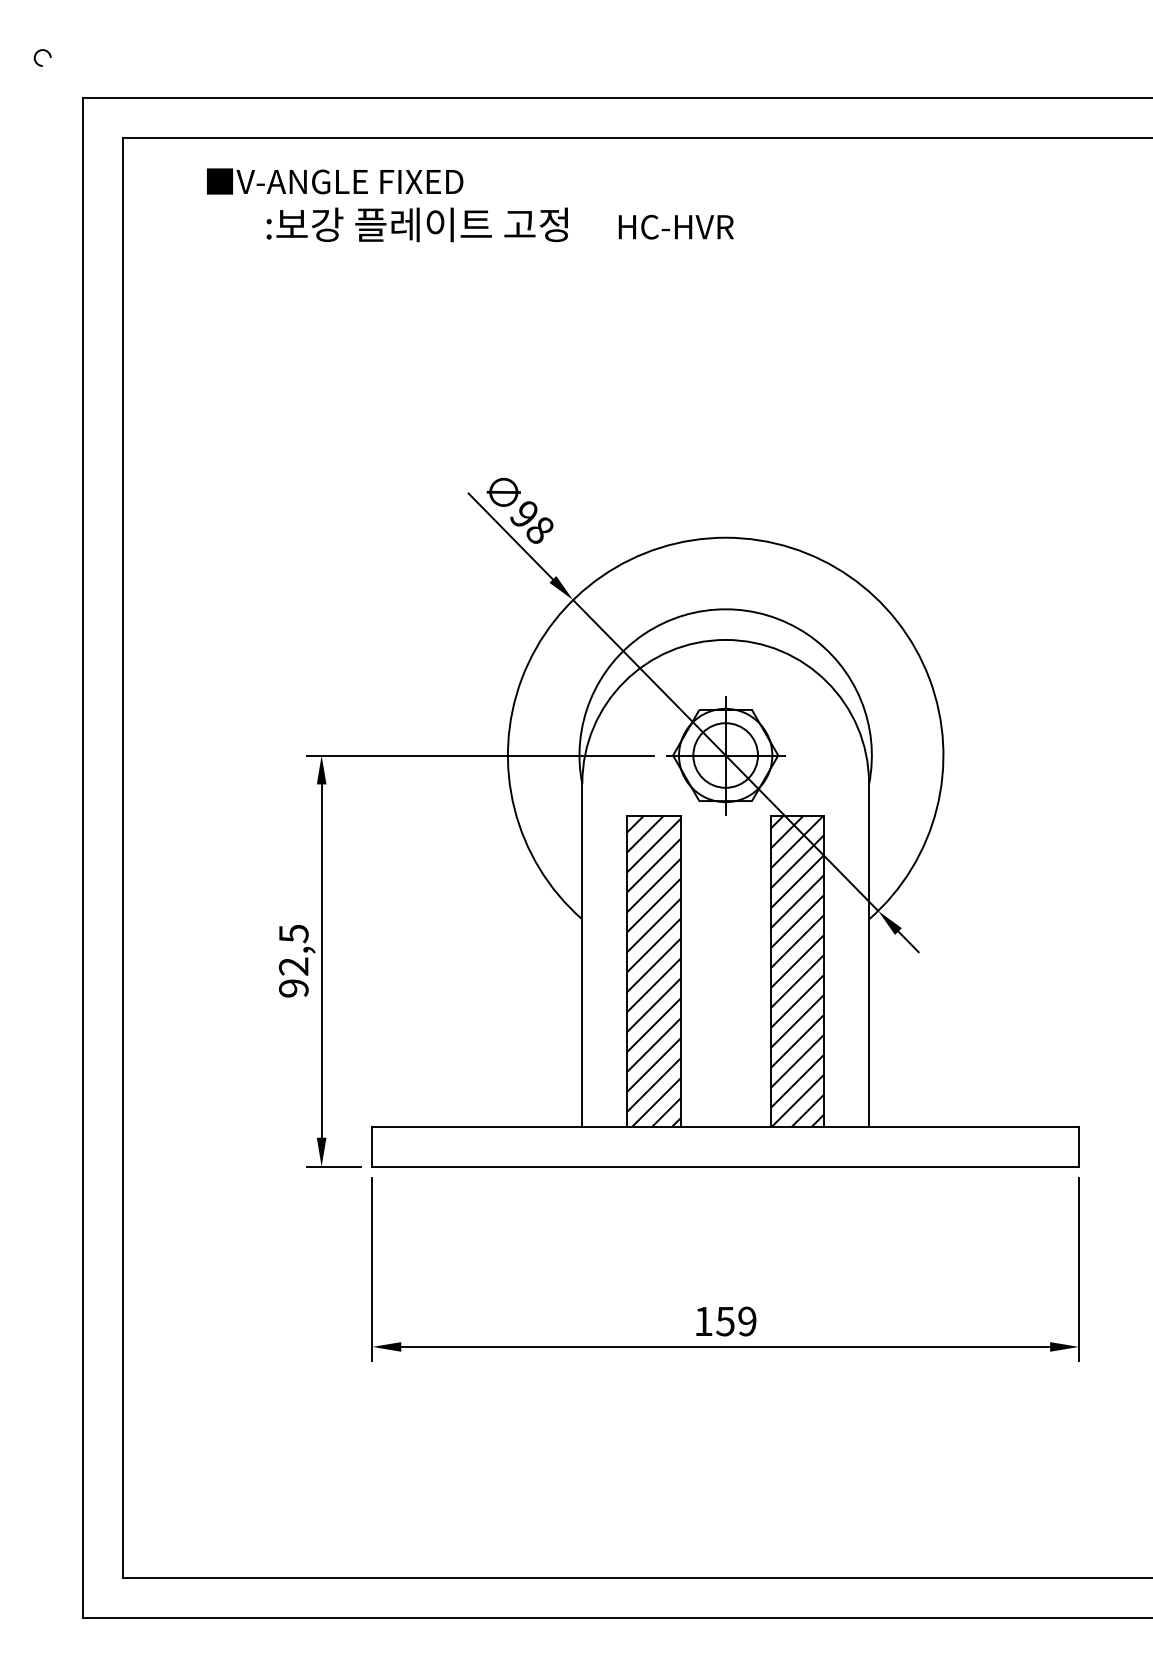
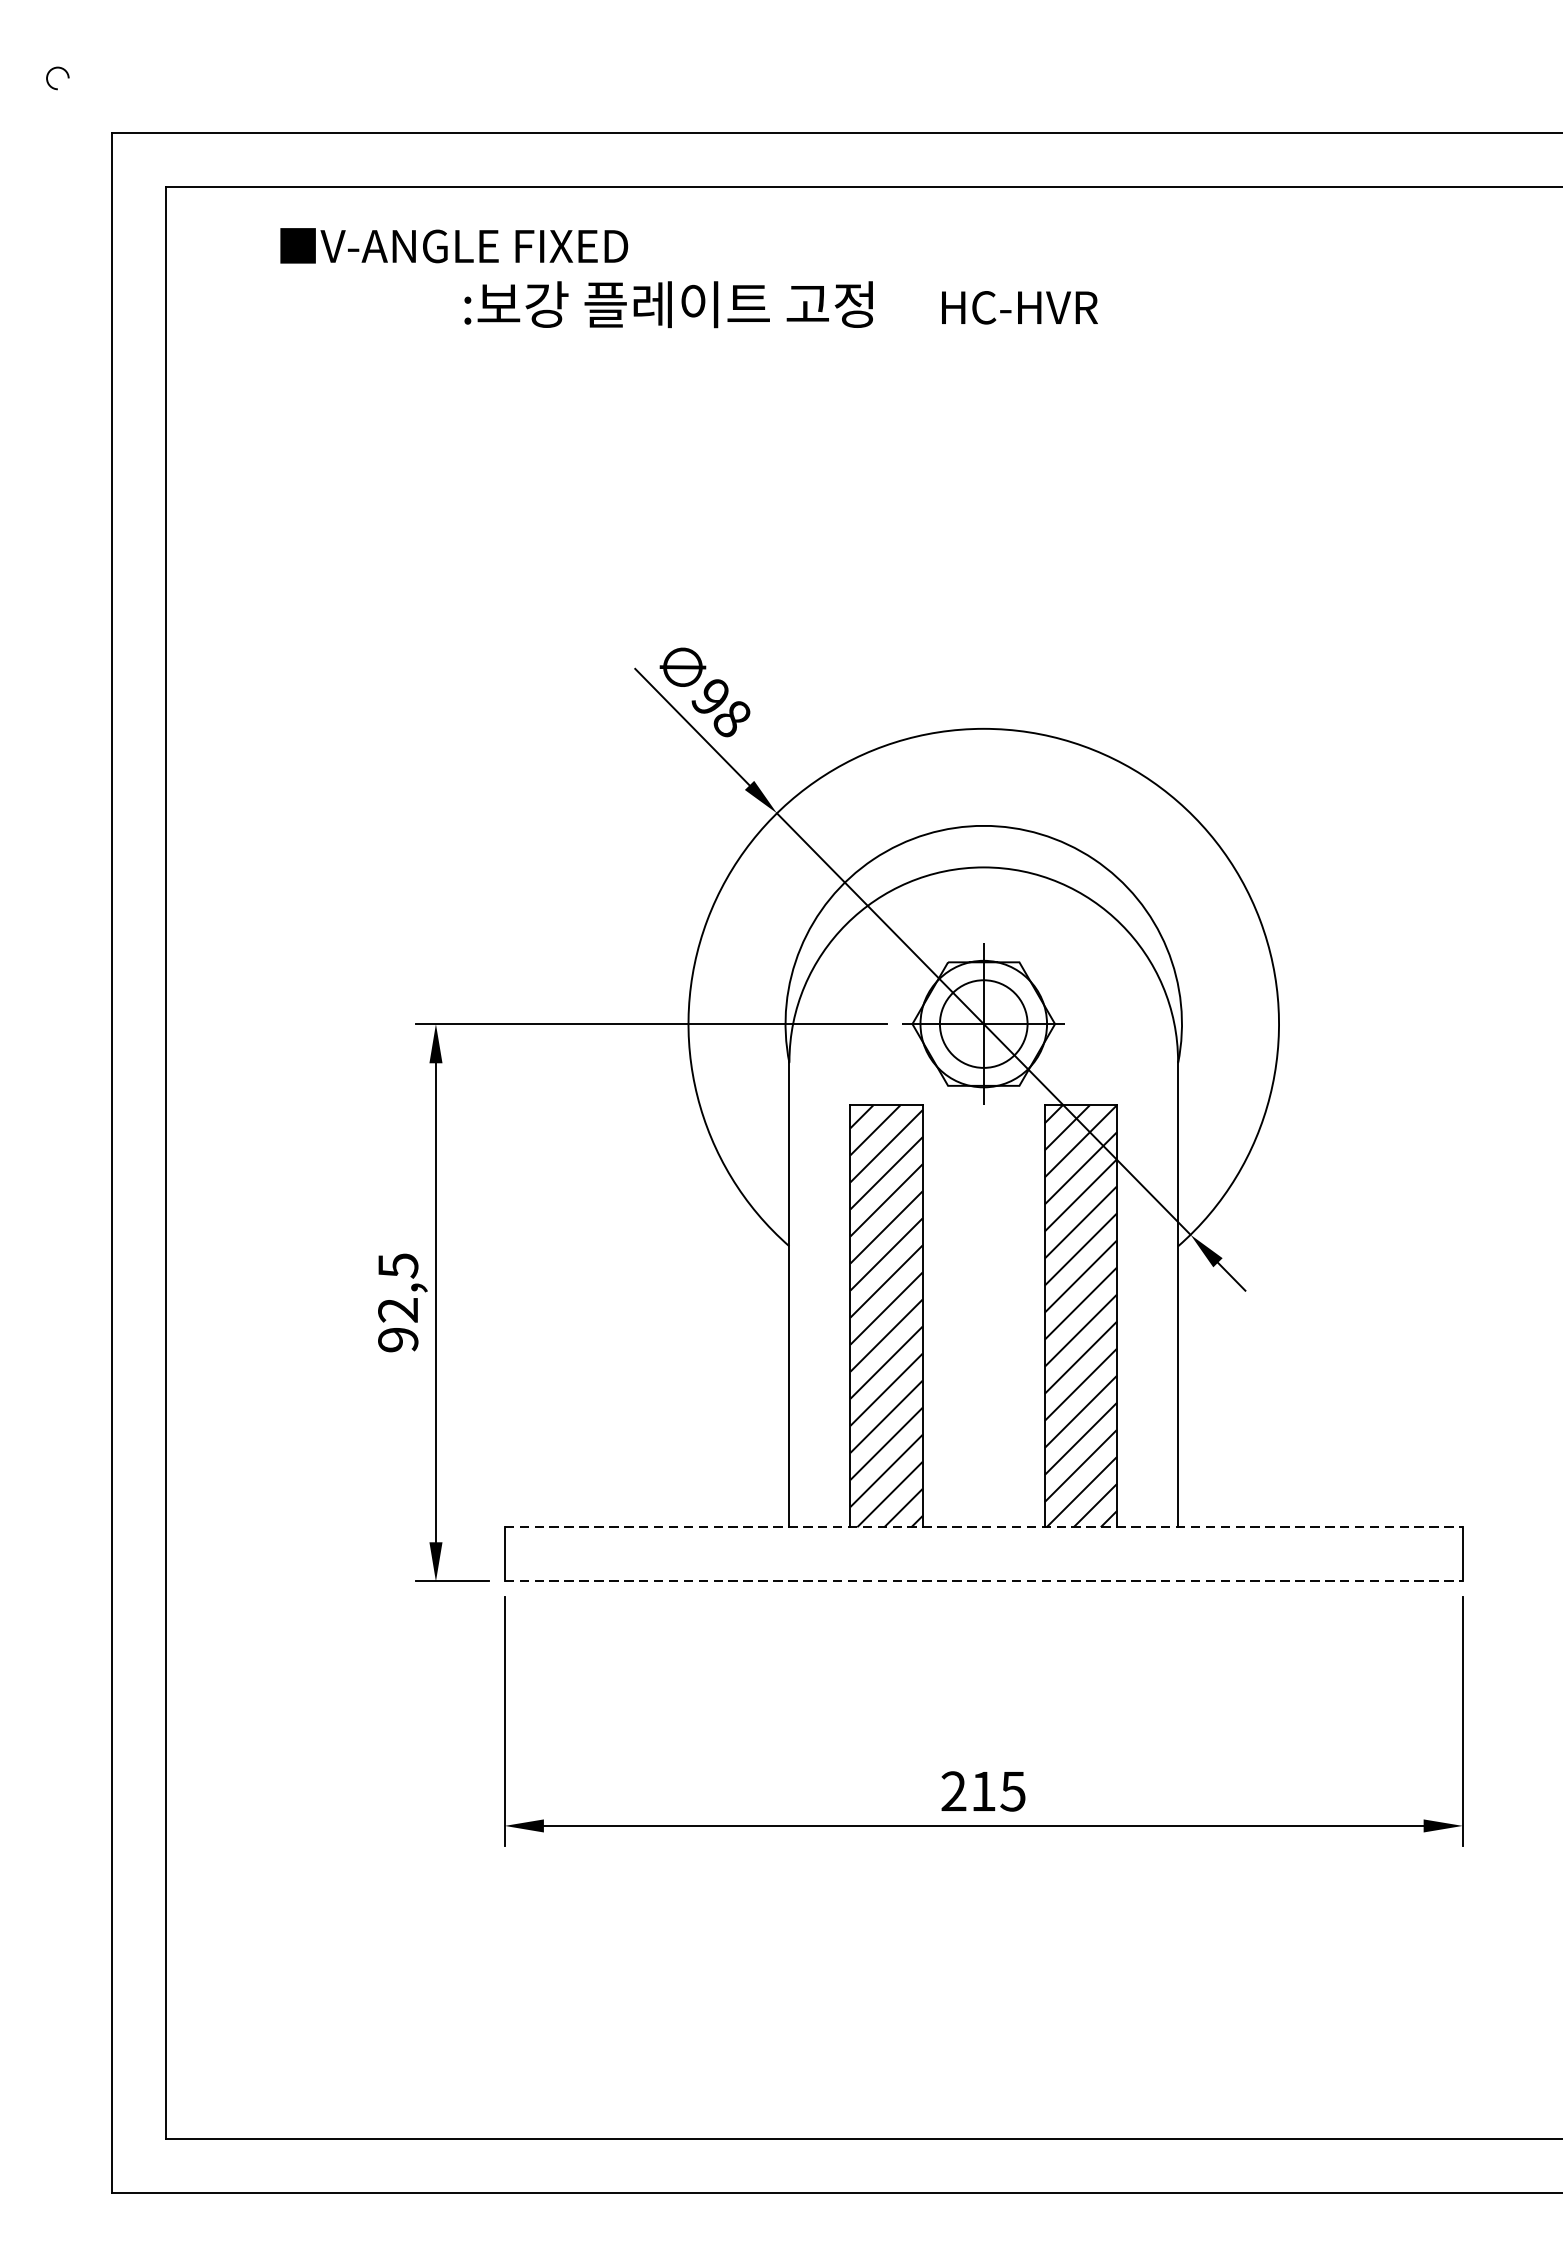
text: (499, 224) -> (780, 304), moved
line: (726, 1126) -> (984, 1527), solid -> dashed
line: (726, 1166) -> (984, 1581), solid -> dashed
text: (725, 1321) -> (983, 1791), 159 -> 215

